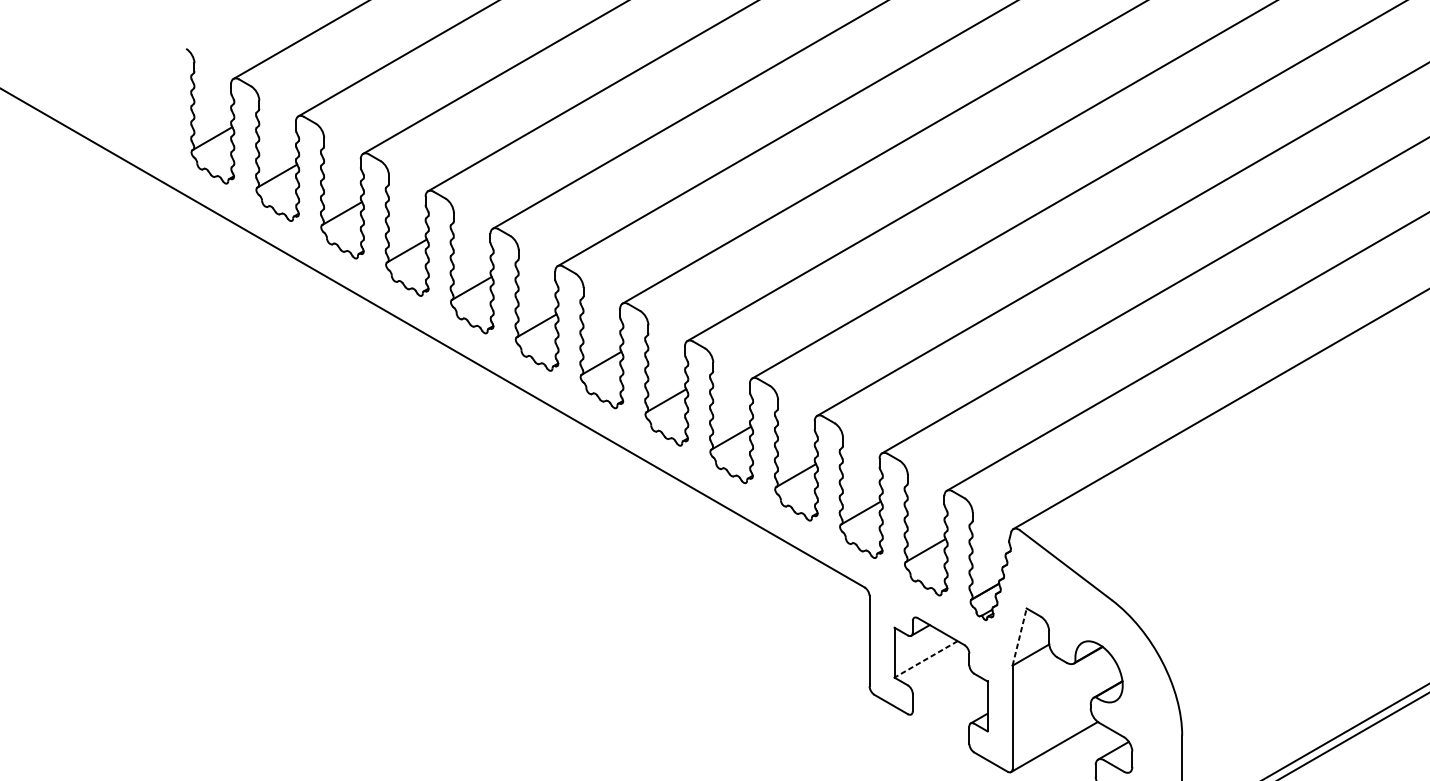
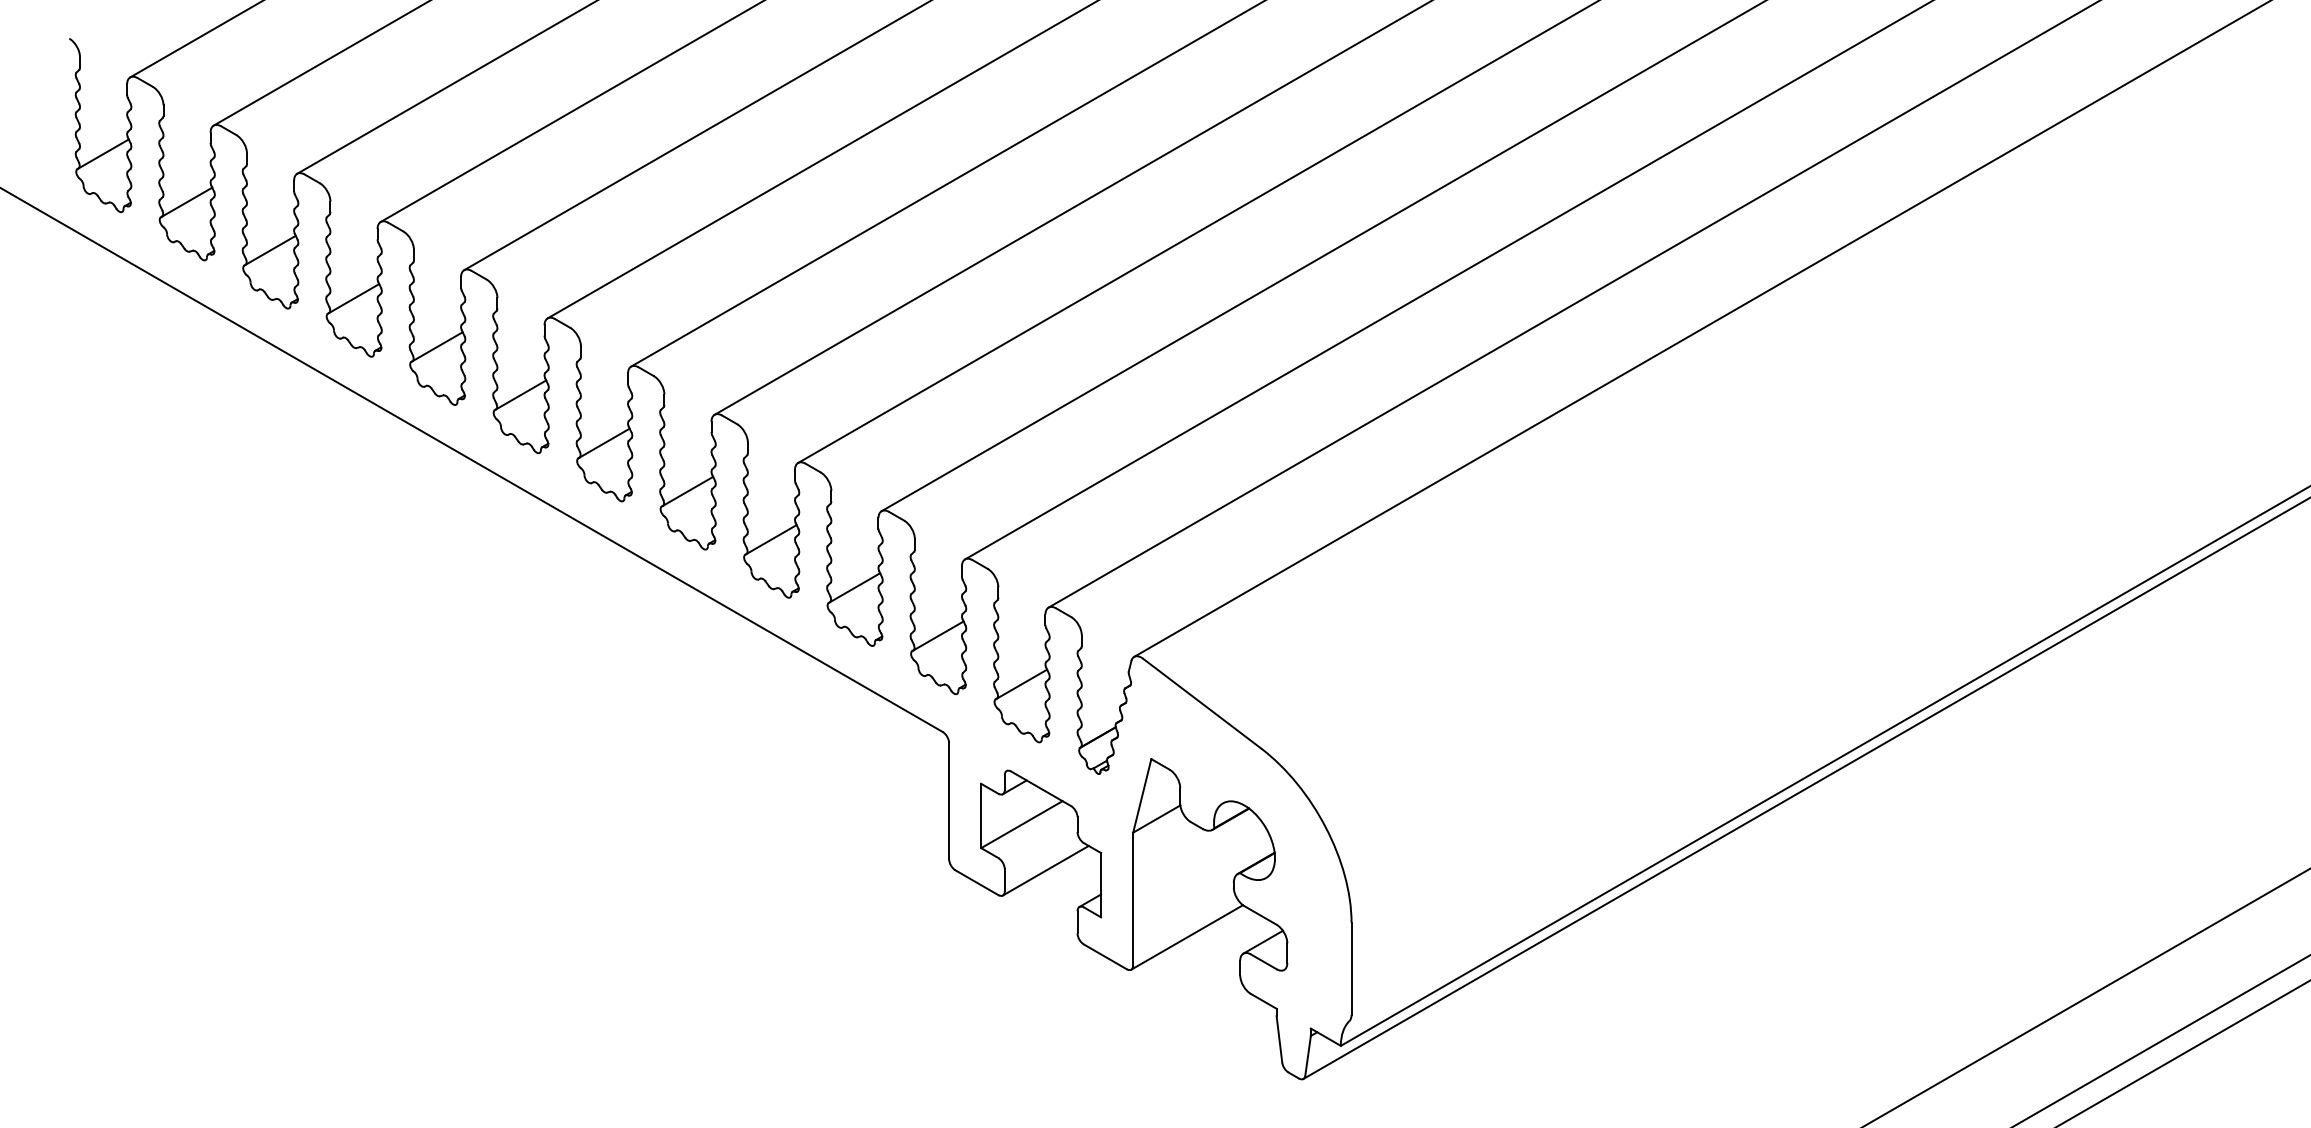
line: (1019, 636) -> (1142, 795), dashed -> solid
line: (925, 659) -> (1021, 824), dashed -> solid
line: (944, 695) -> (1045, 870), added

